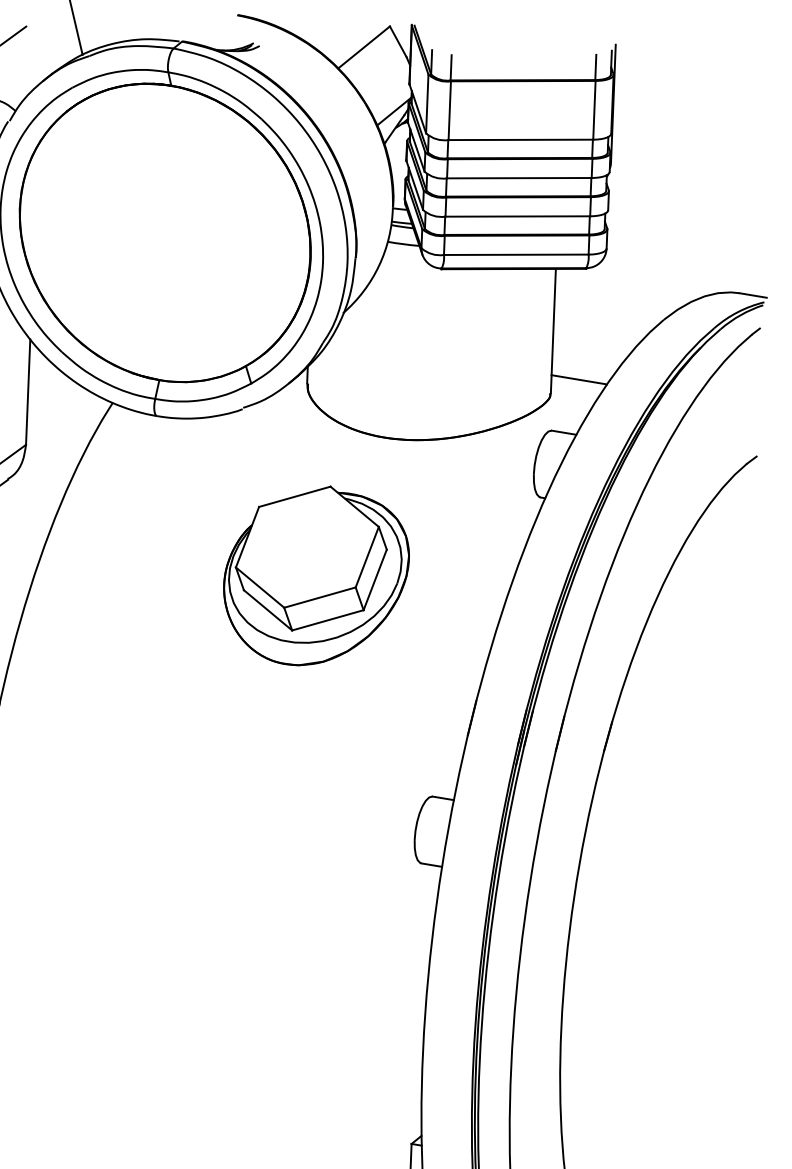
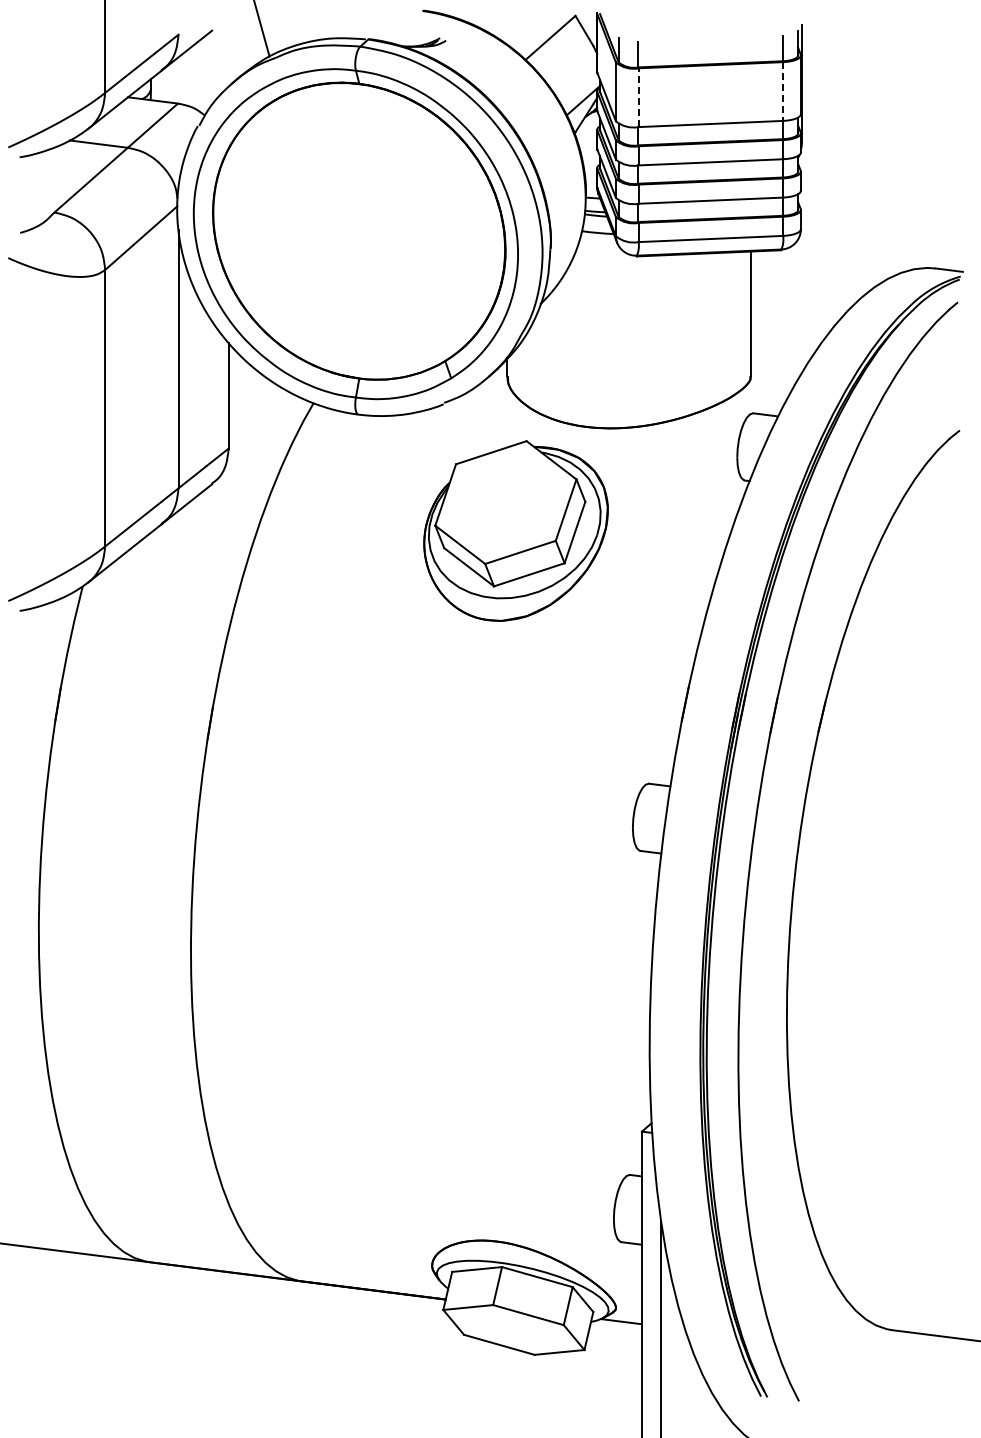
line: (449, 110) -> (638, 97), solid -> dashed
line: (594, 111) -> (783, 92), solid -> dashed
line: (578, 378) -> (778, 360), removed
part: (315, 575) -> (515, 530), moved

